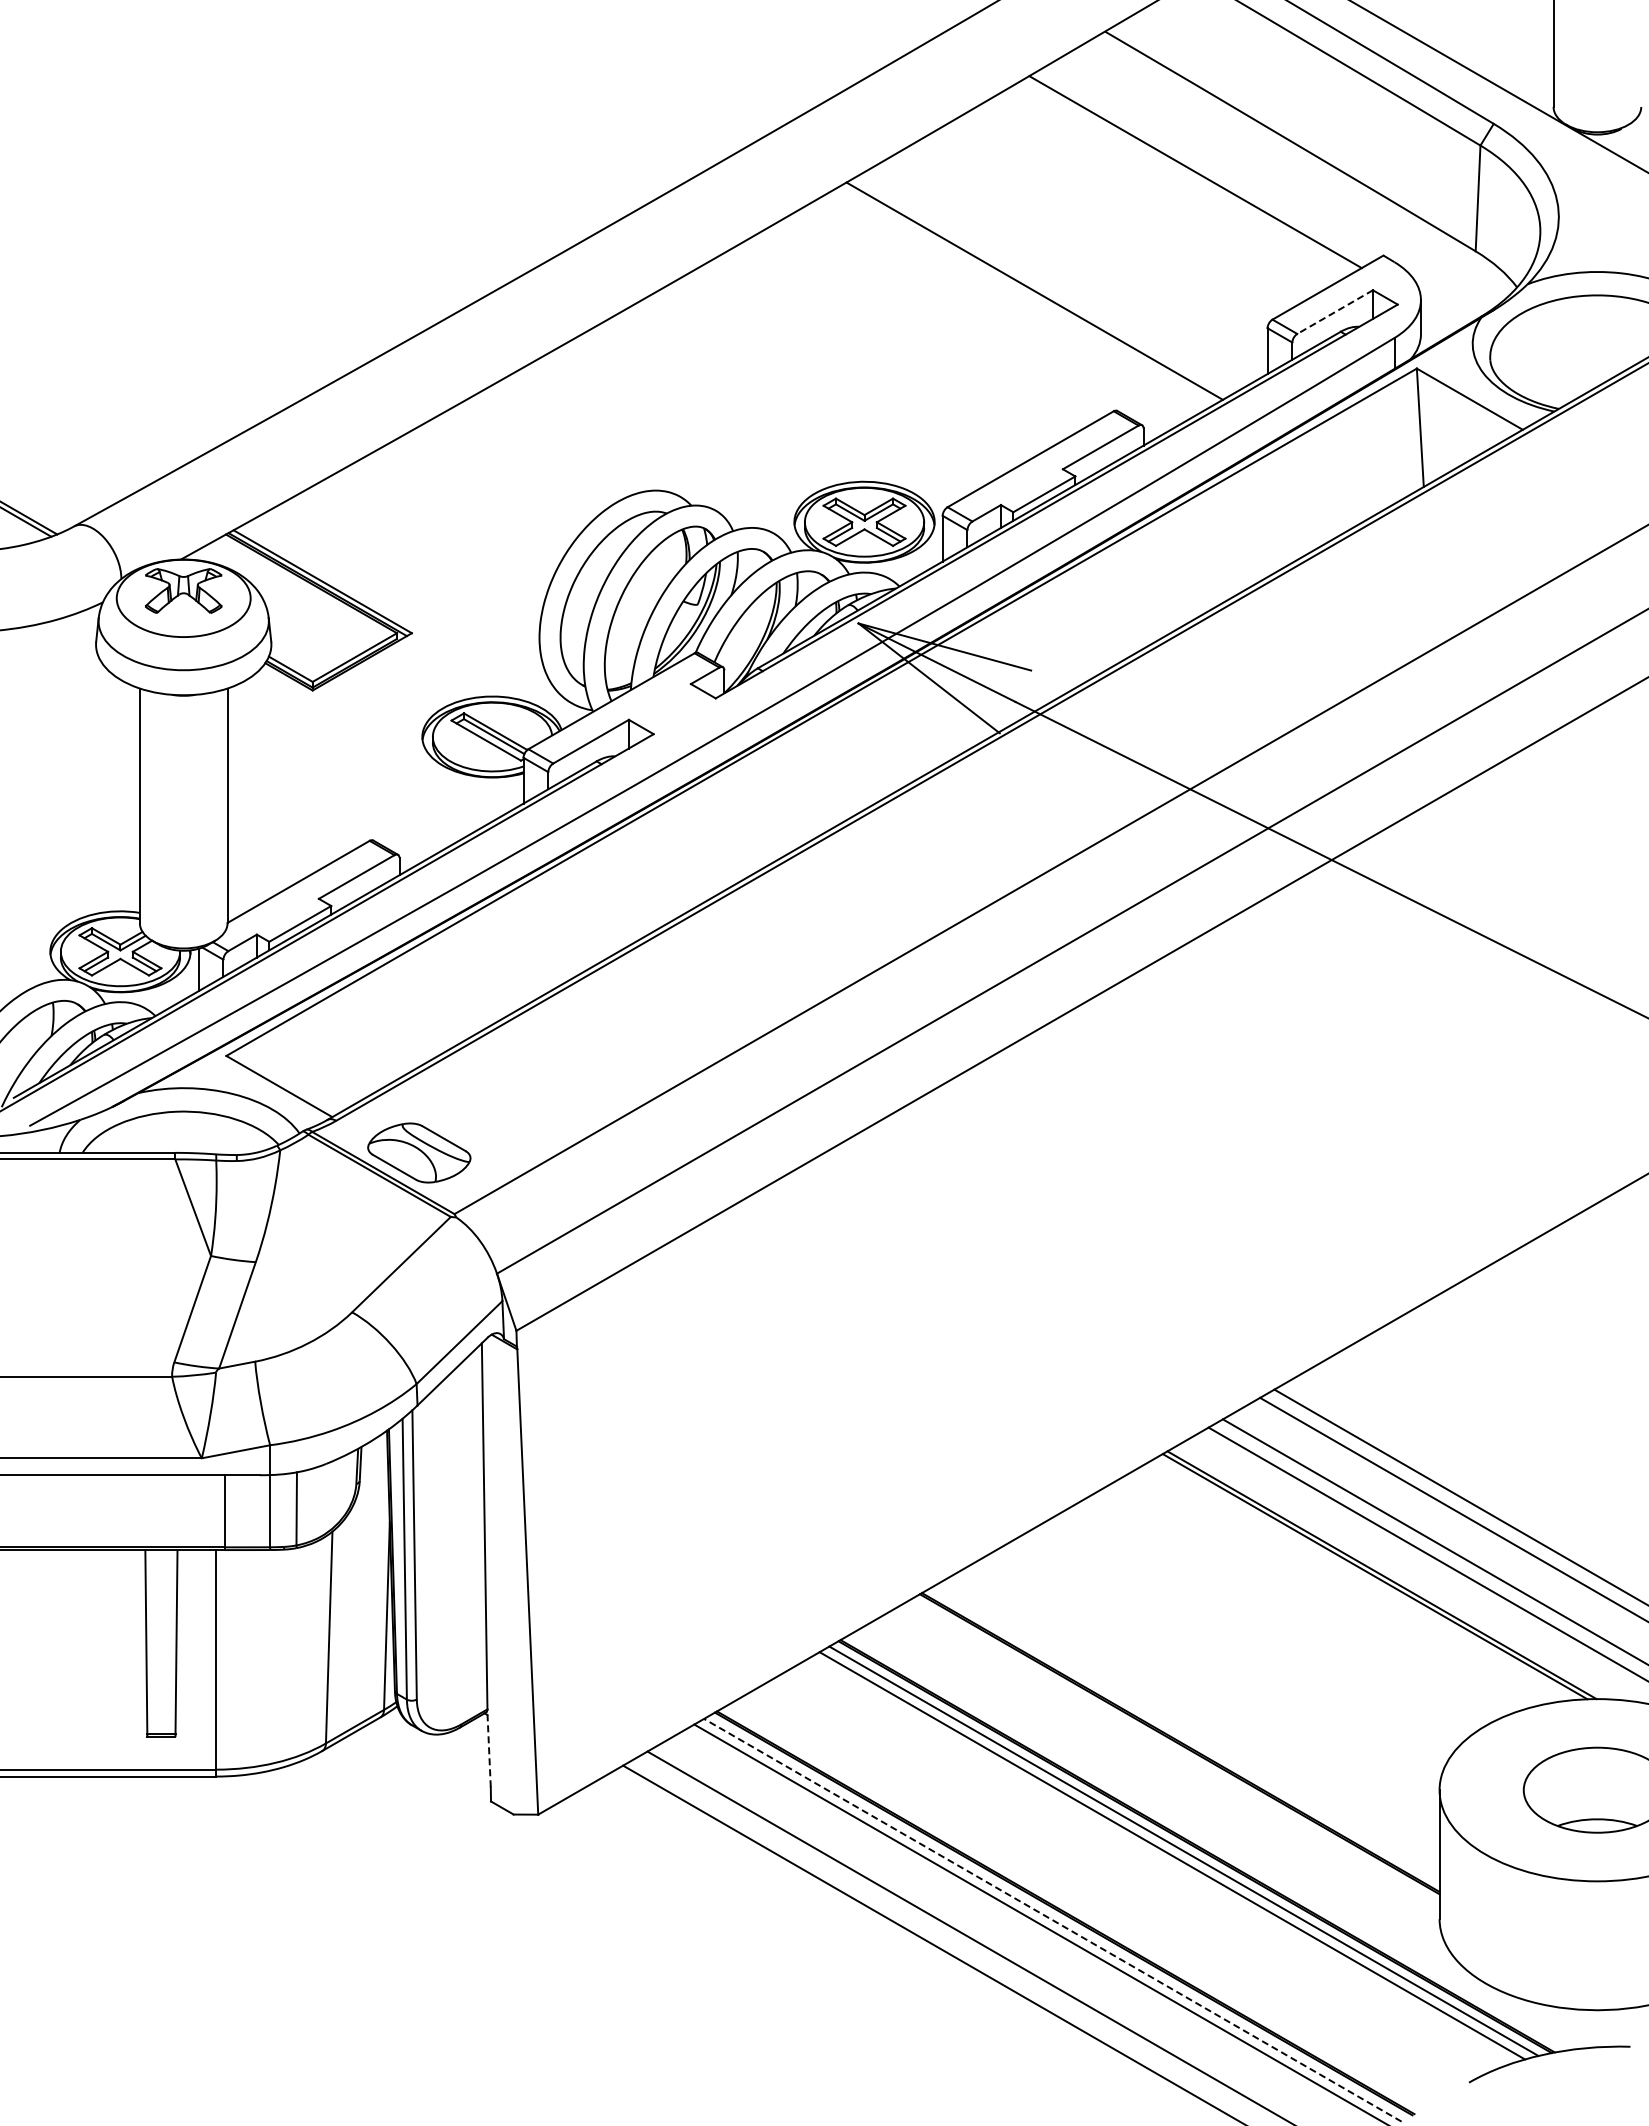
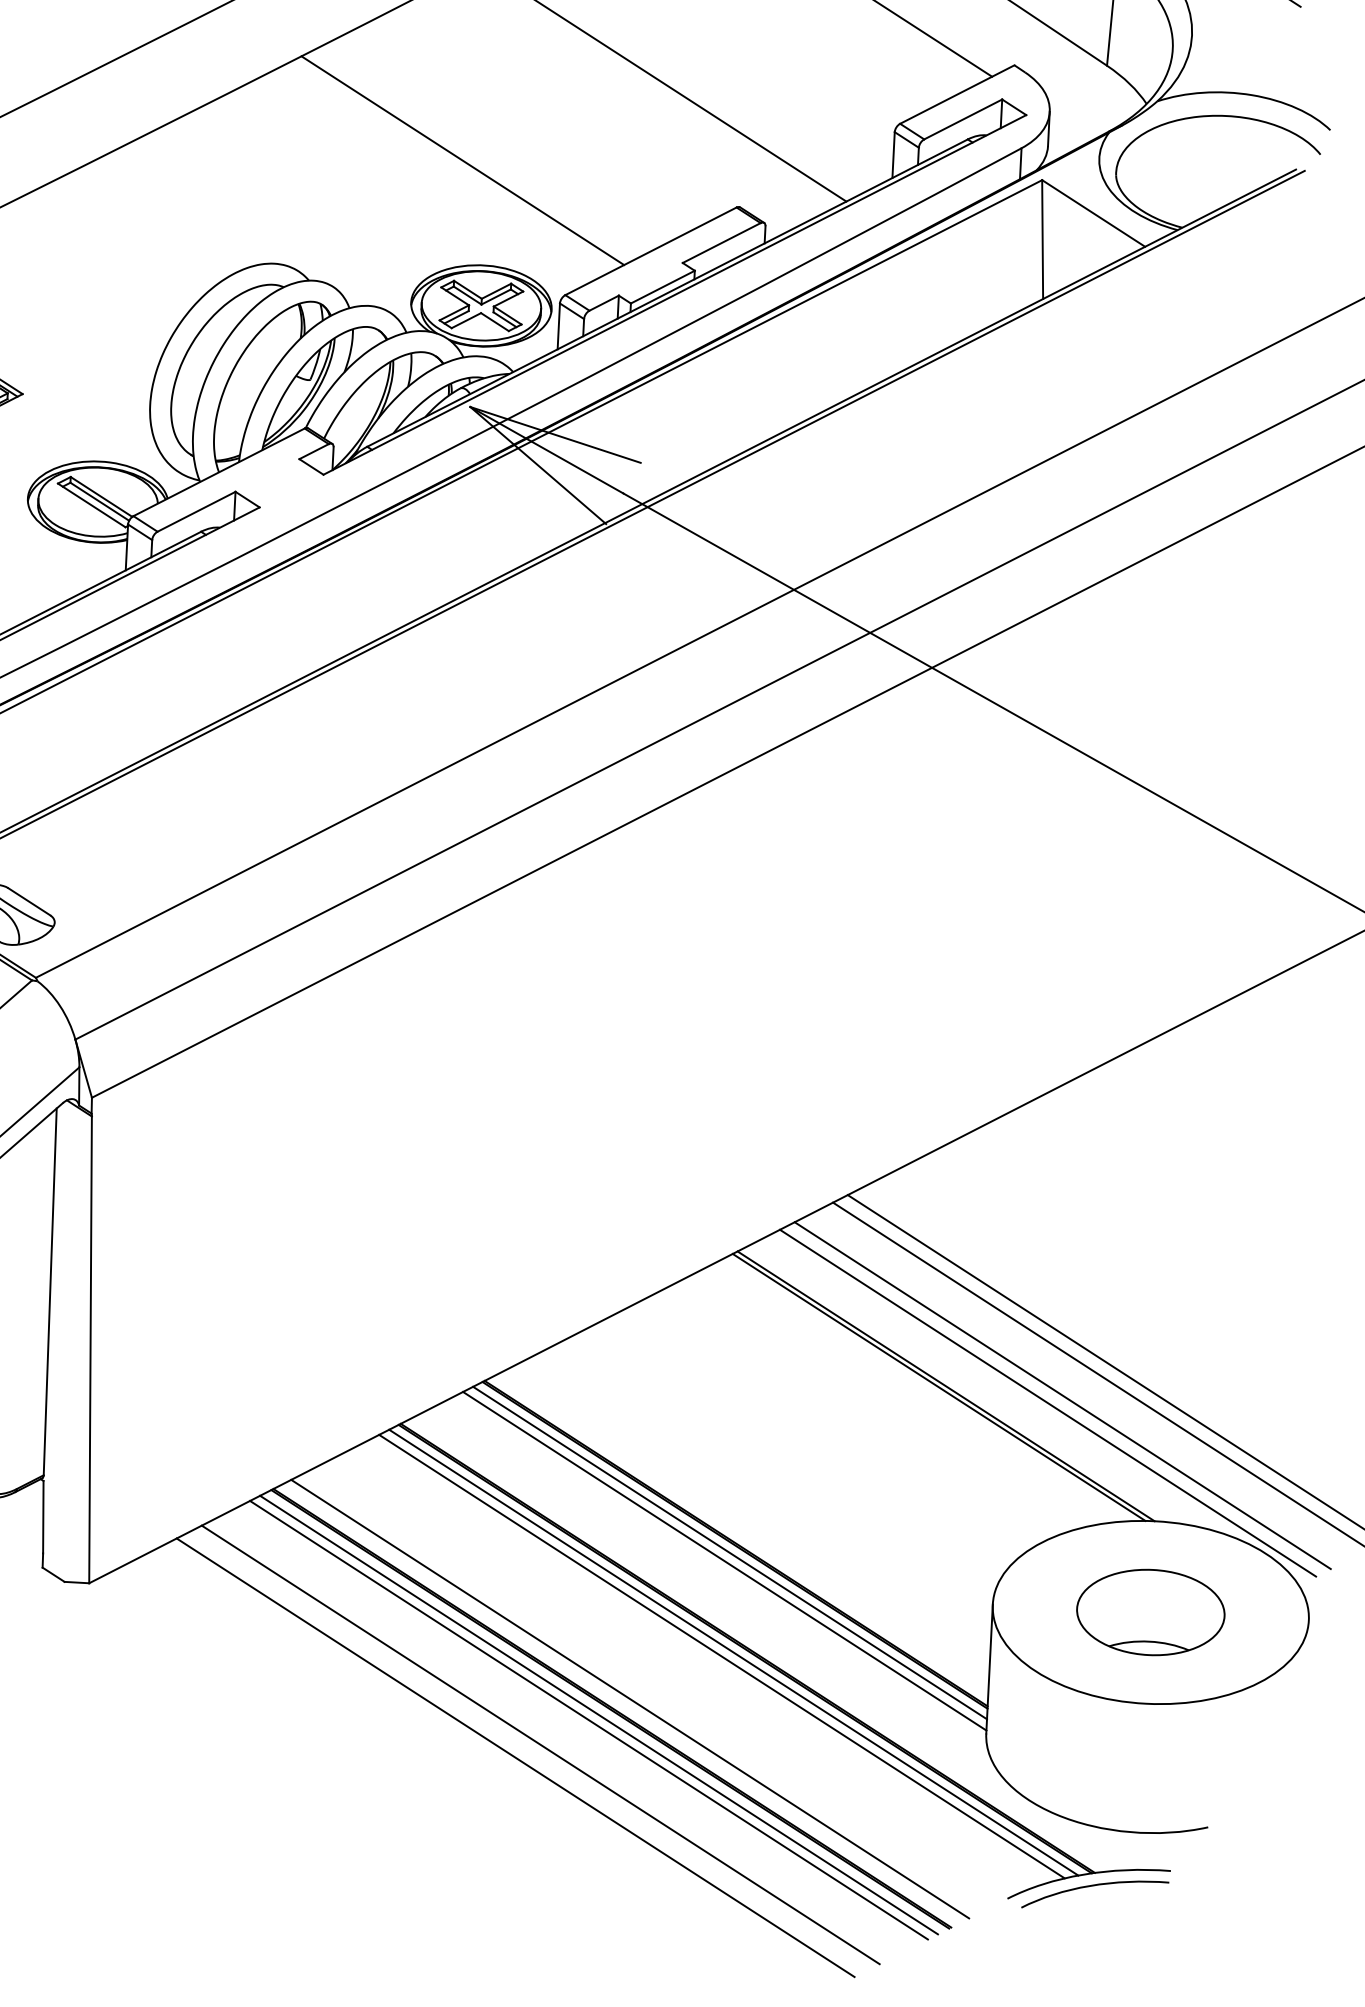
line: (1335, 312) -> (963, 119), dashed -> solid
line: (838, 378) -> (462, 160), added
line: (489, 1750) -> (43, 1516), dashed -> solid
line: (1174, 1751) -> (729, 1552), added
line: (1170, 1760) -> (724, 1561), added
line: (1082, 1902) -> (629, 1698), added
line: (1052, 1920) -> (598, 1715), dashed -> solid
curve: (1553, 2066) -> (1092, 1886), added

